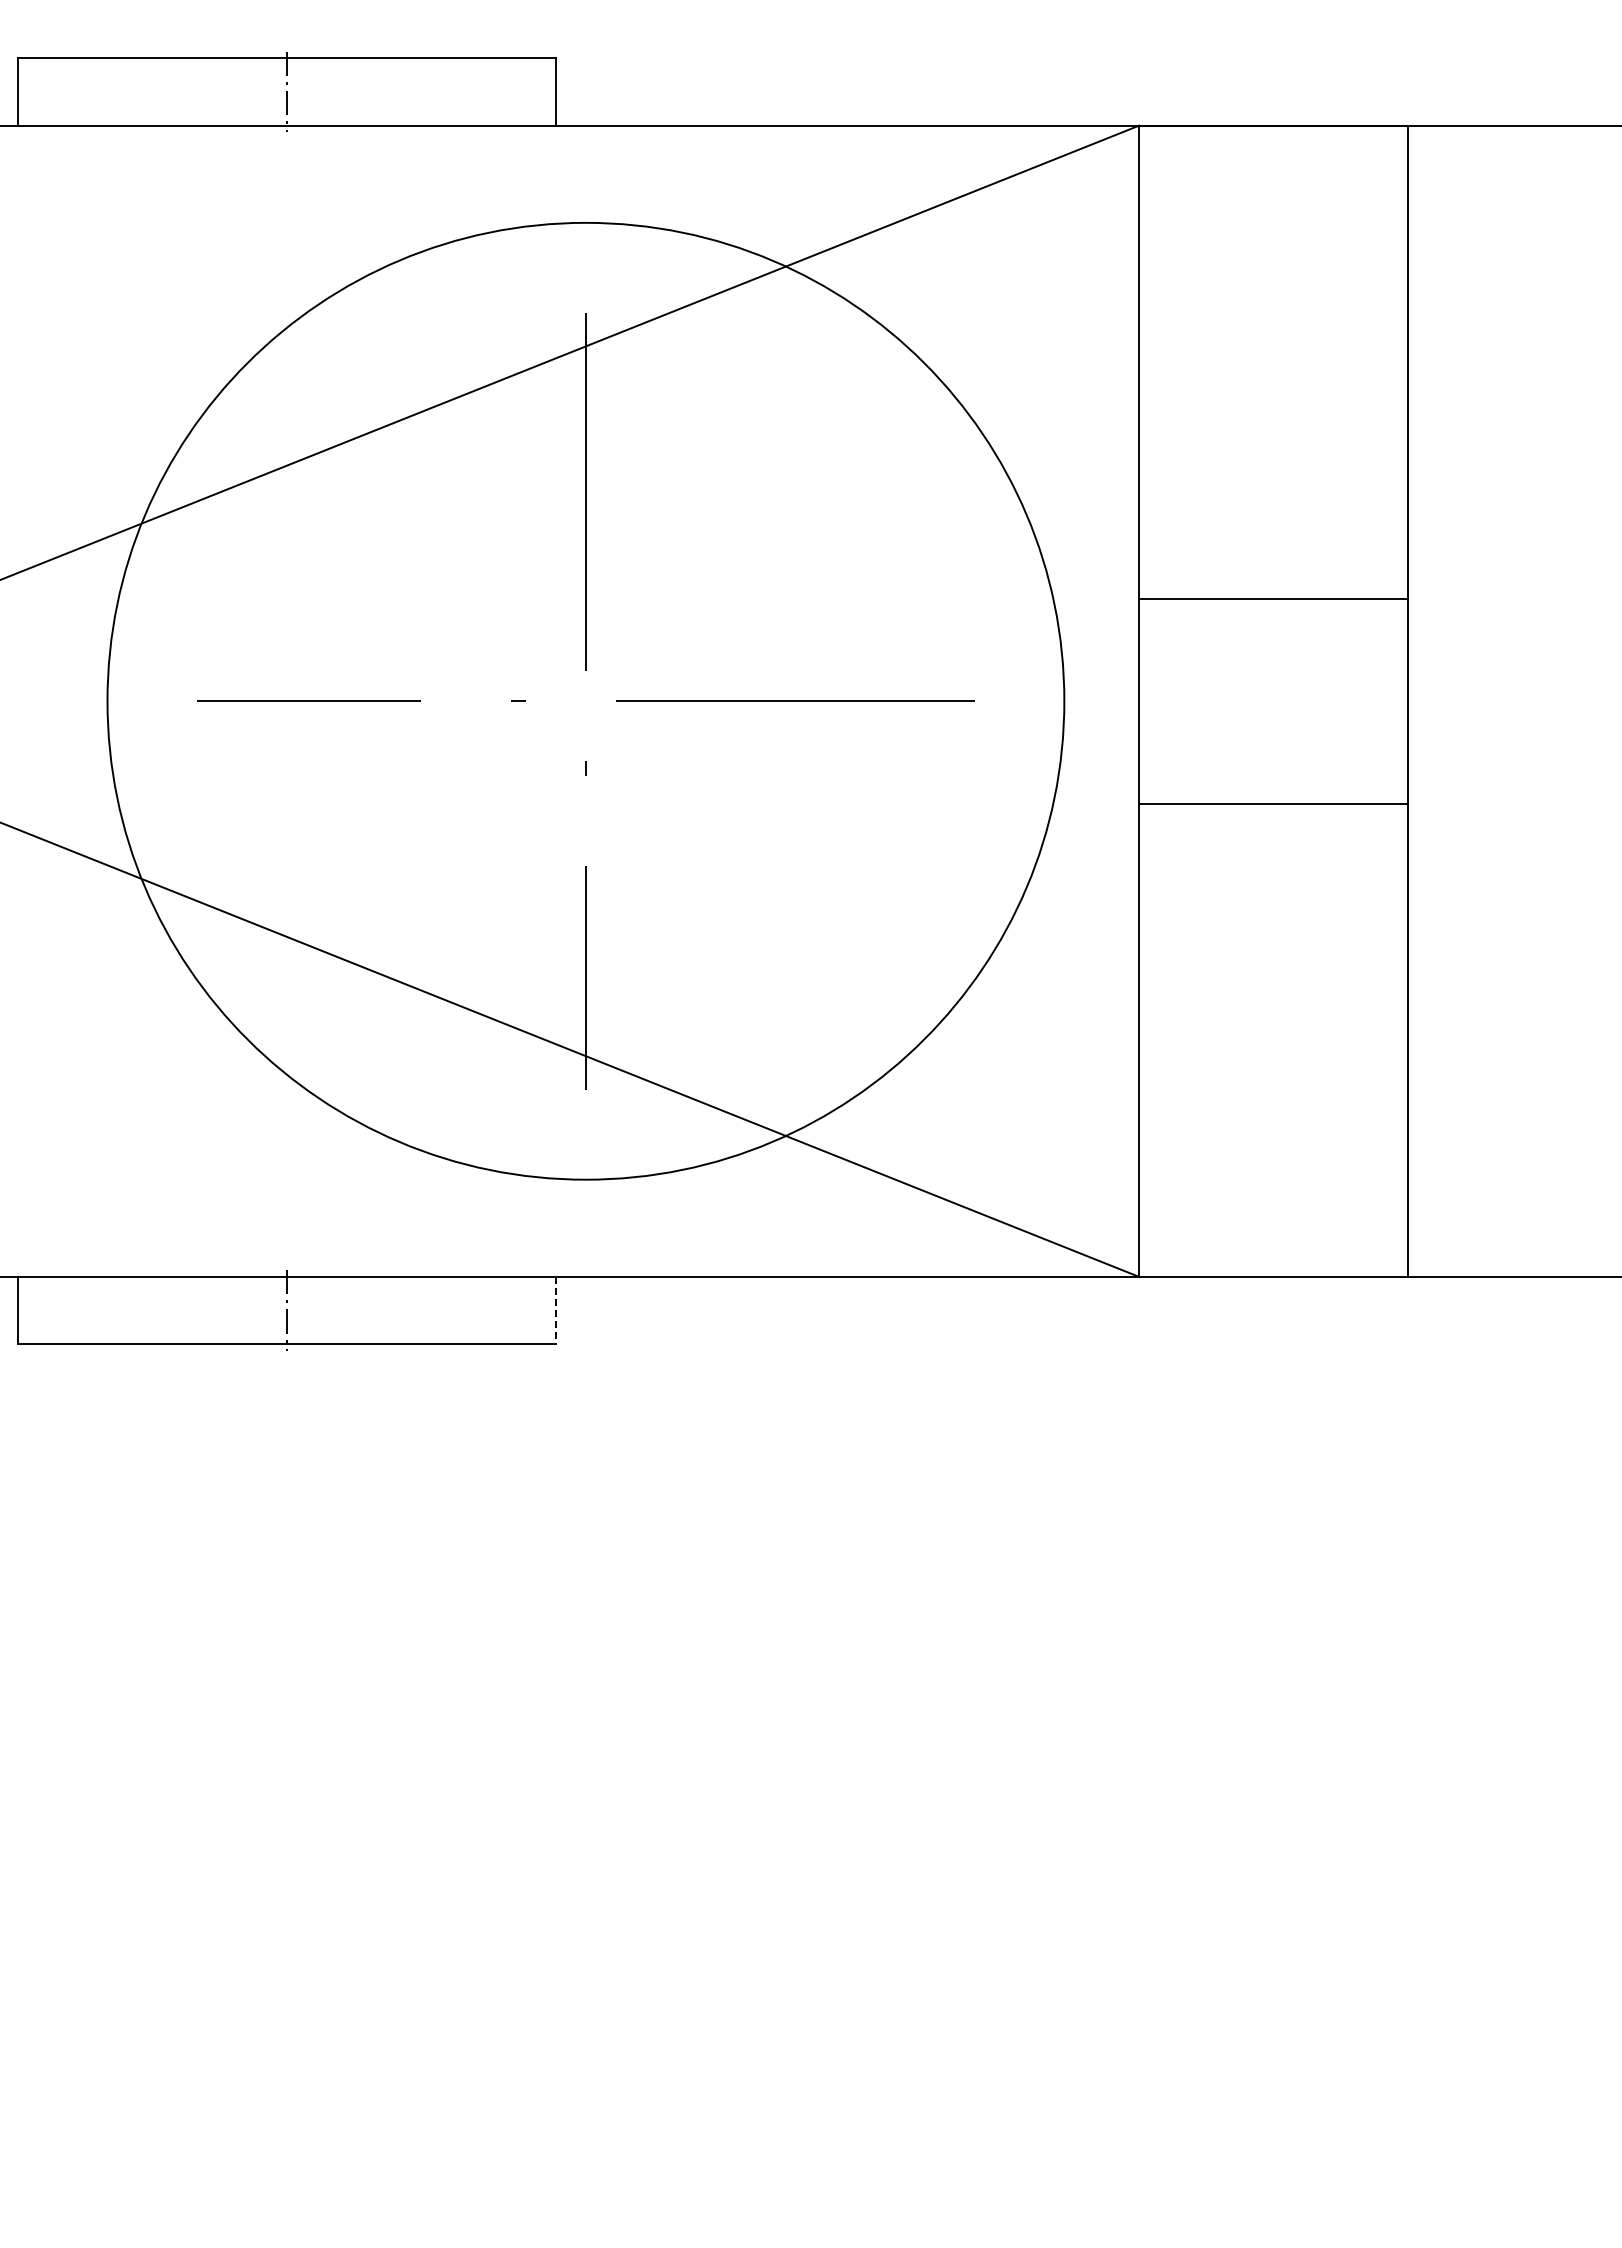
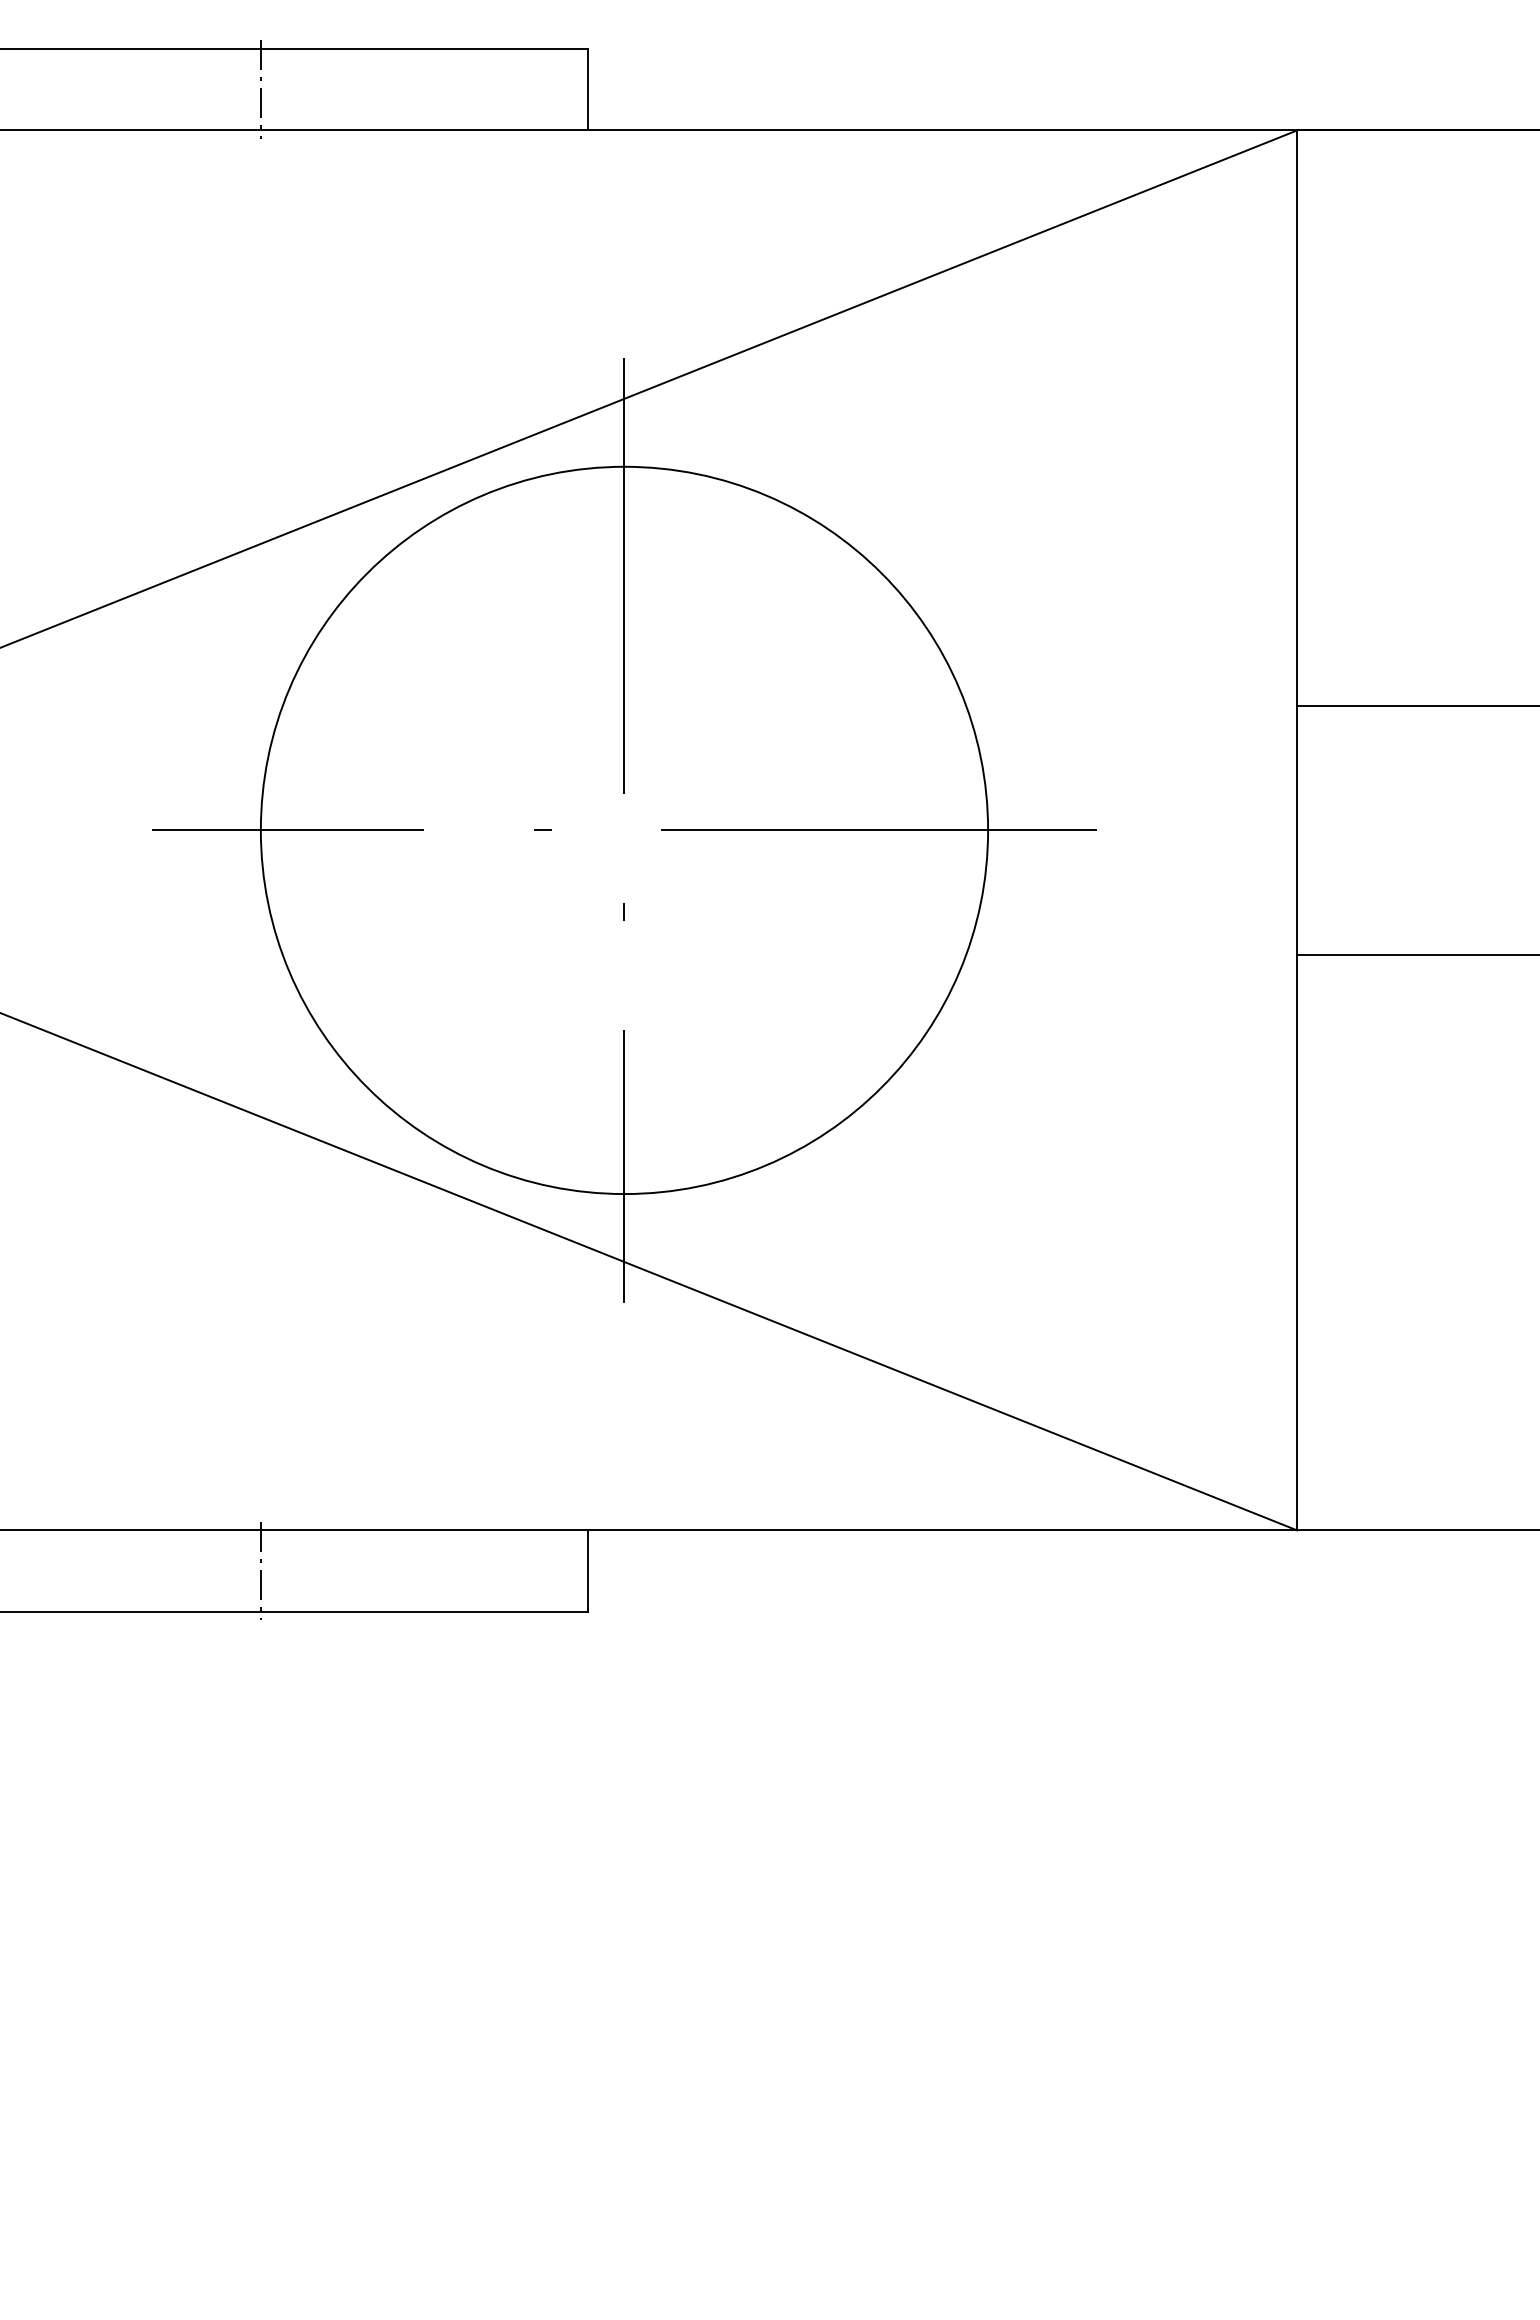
circle: (585, 701) -> (623, 830), size x0.62
line: (556, 1310) -> (588, 1571), dashed -> solid

